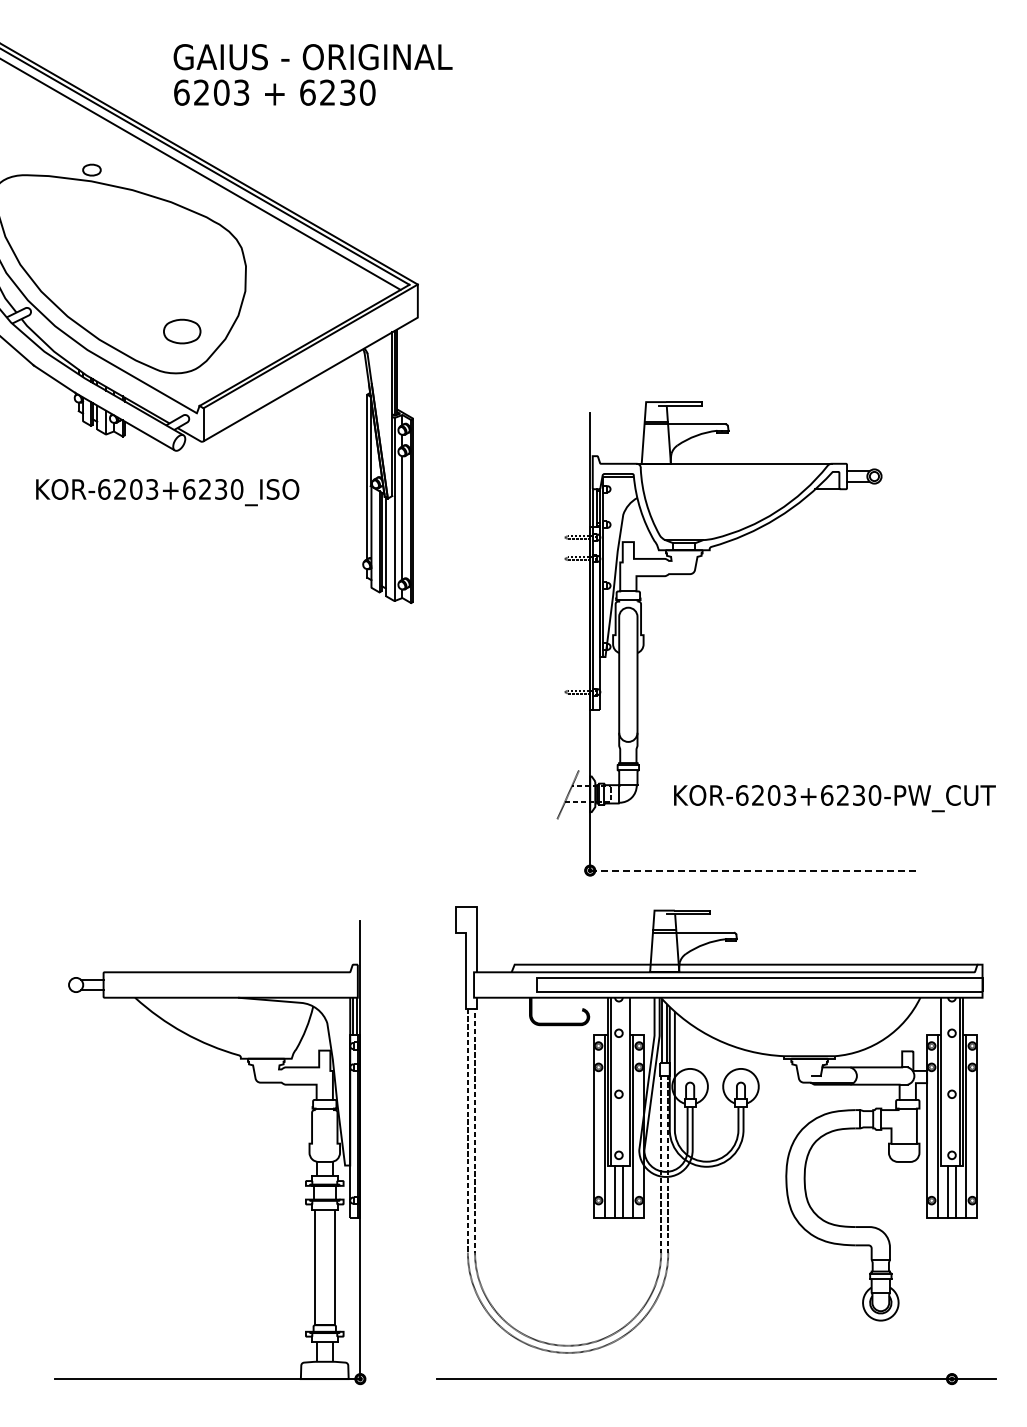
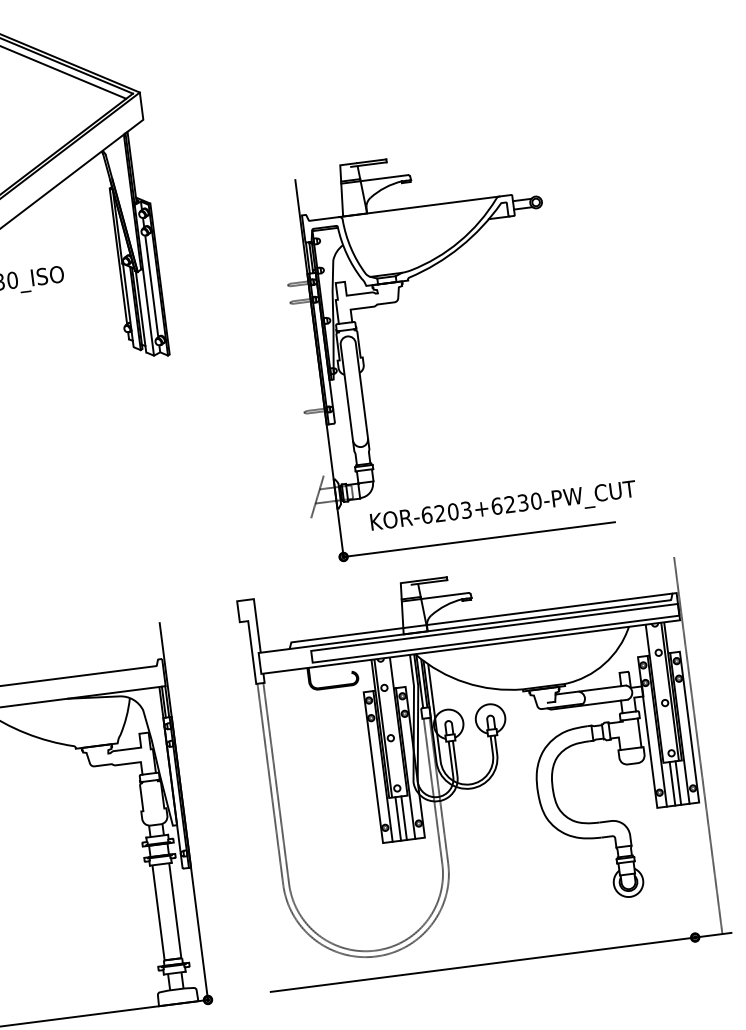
text: (834, 798) -> (503, 507), moved
line: (754, 870) -> (478, 539), dashed -> solid
line: (985, 1150) -> (698, 745), added

